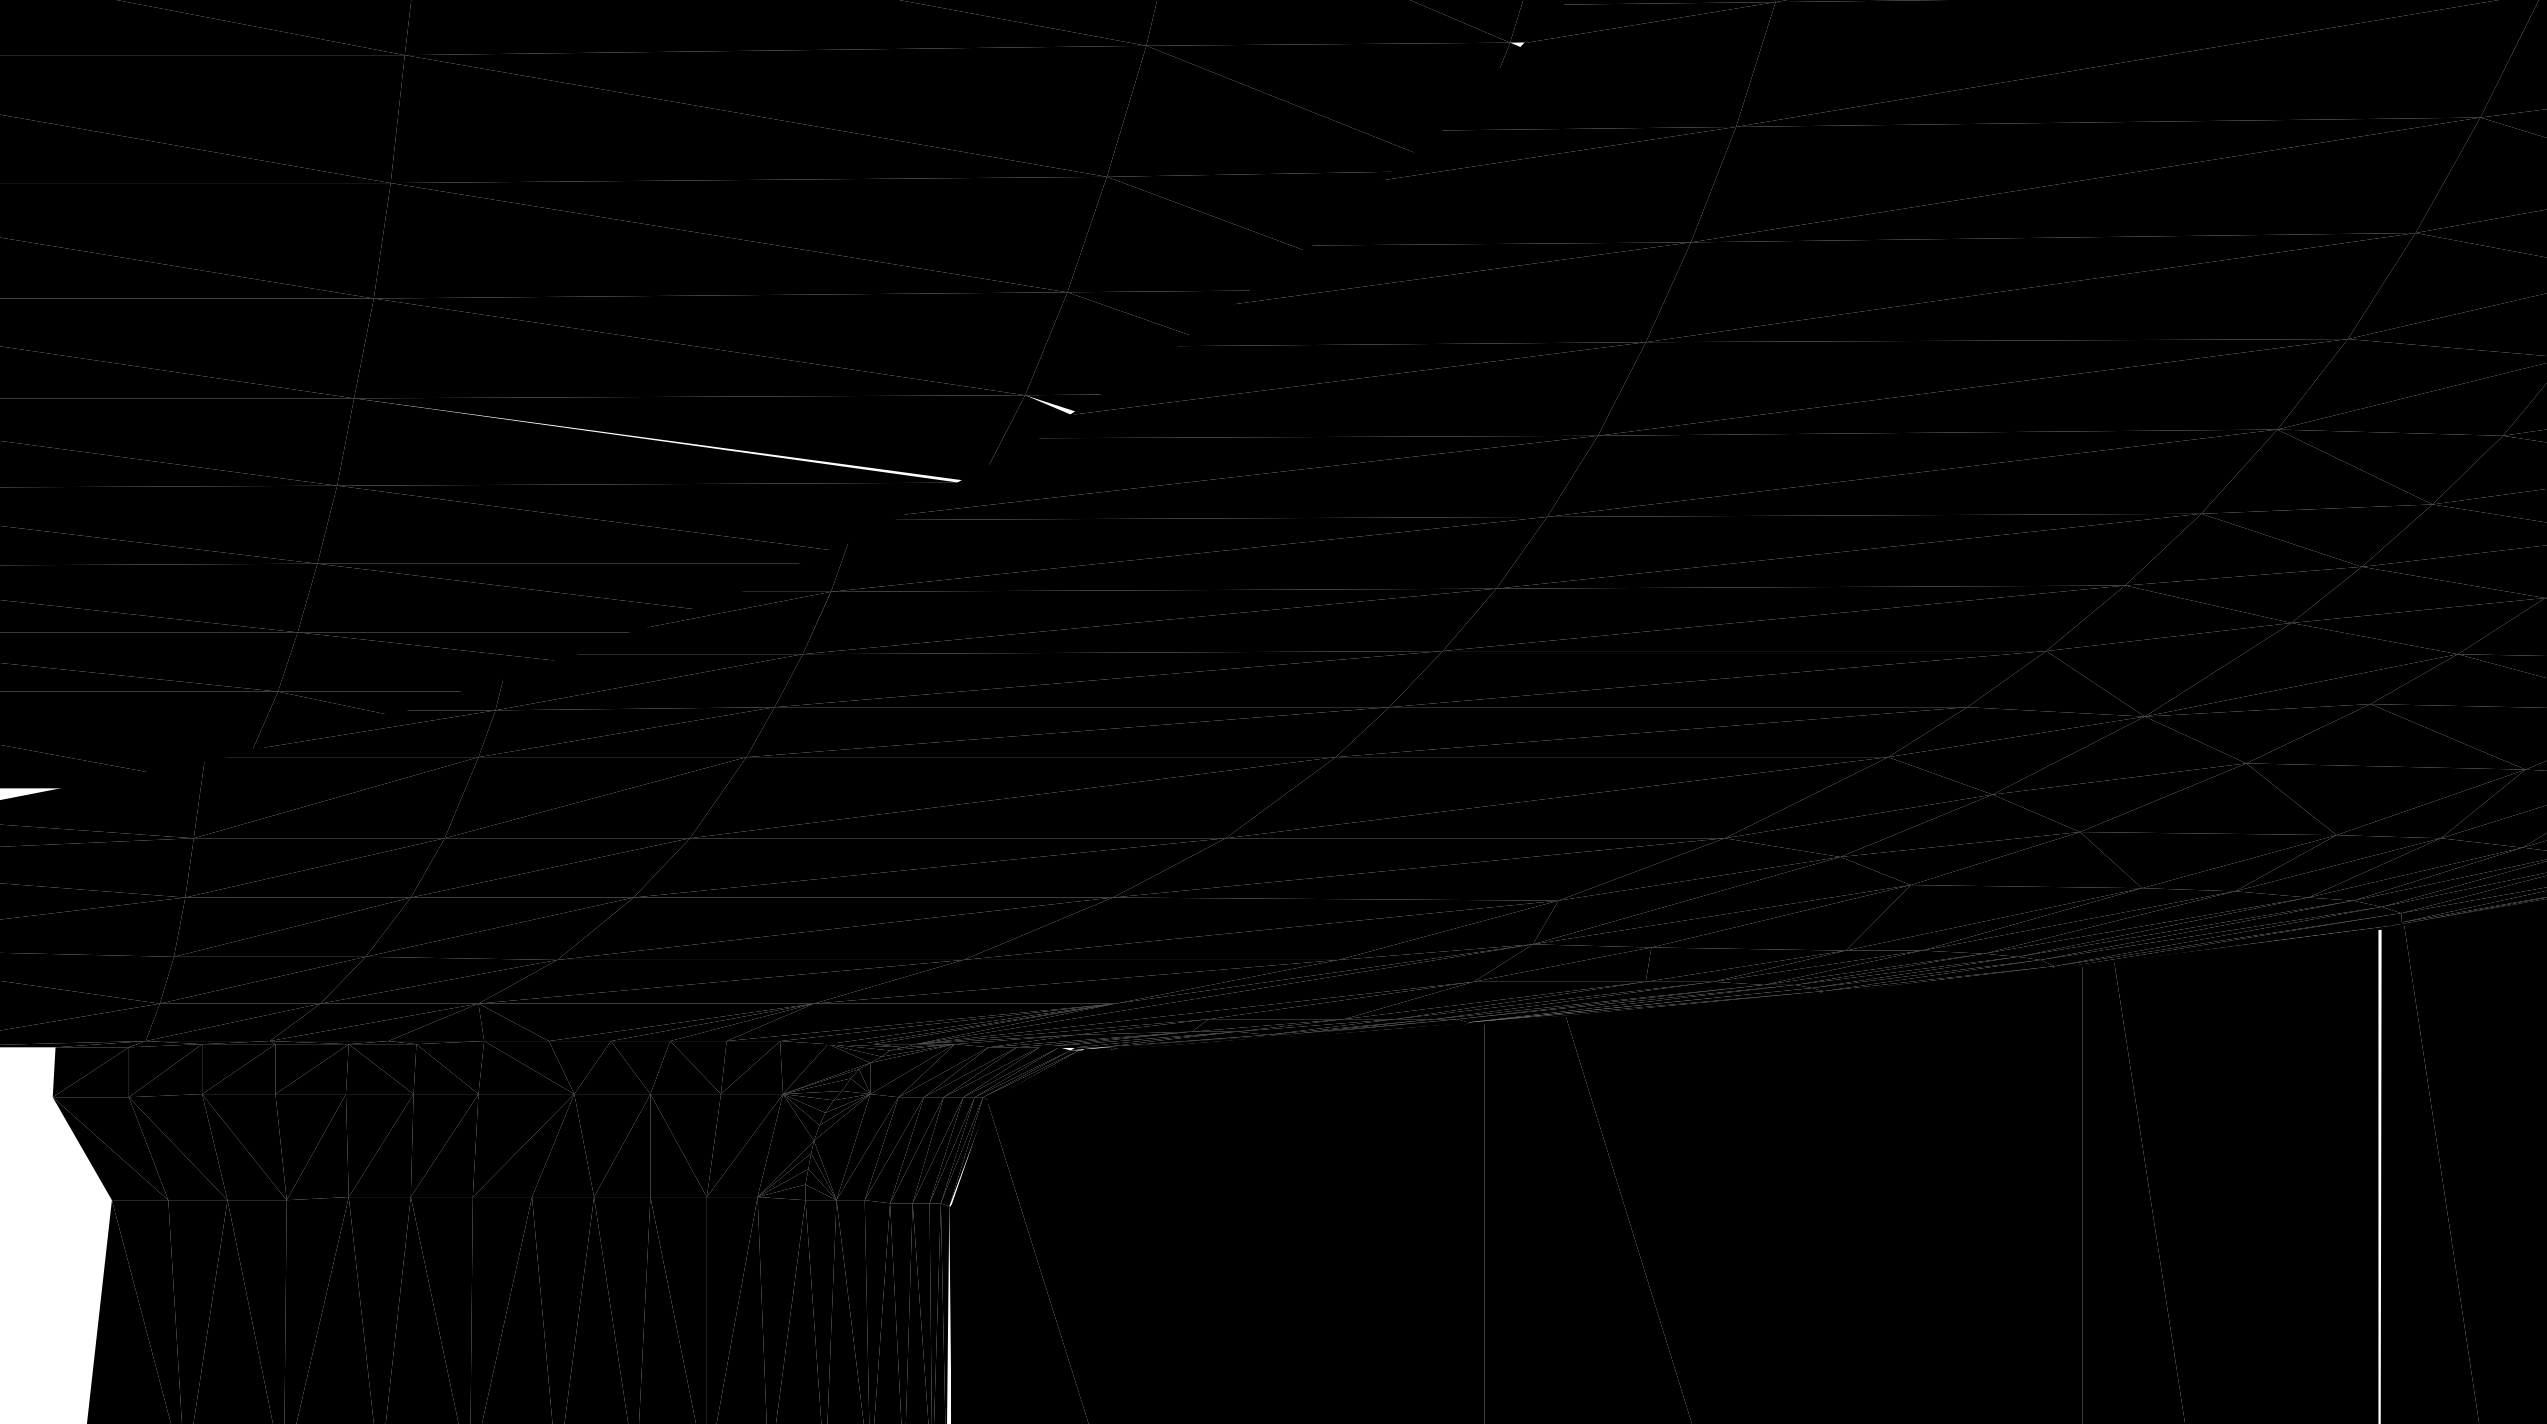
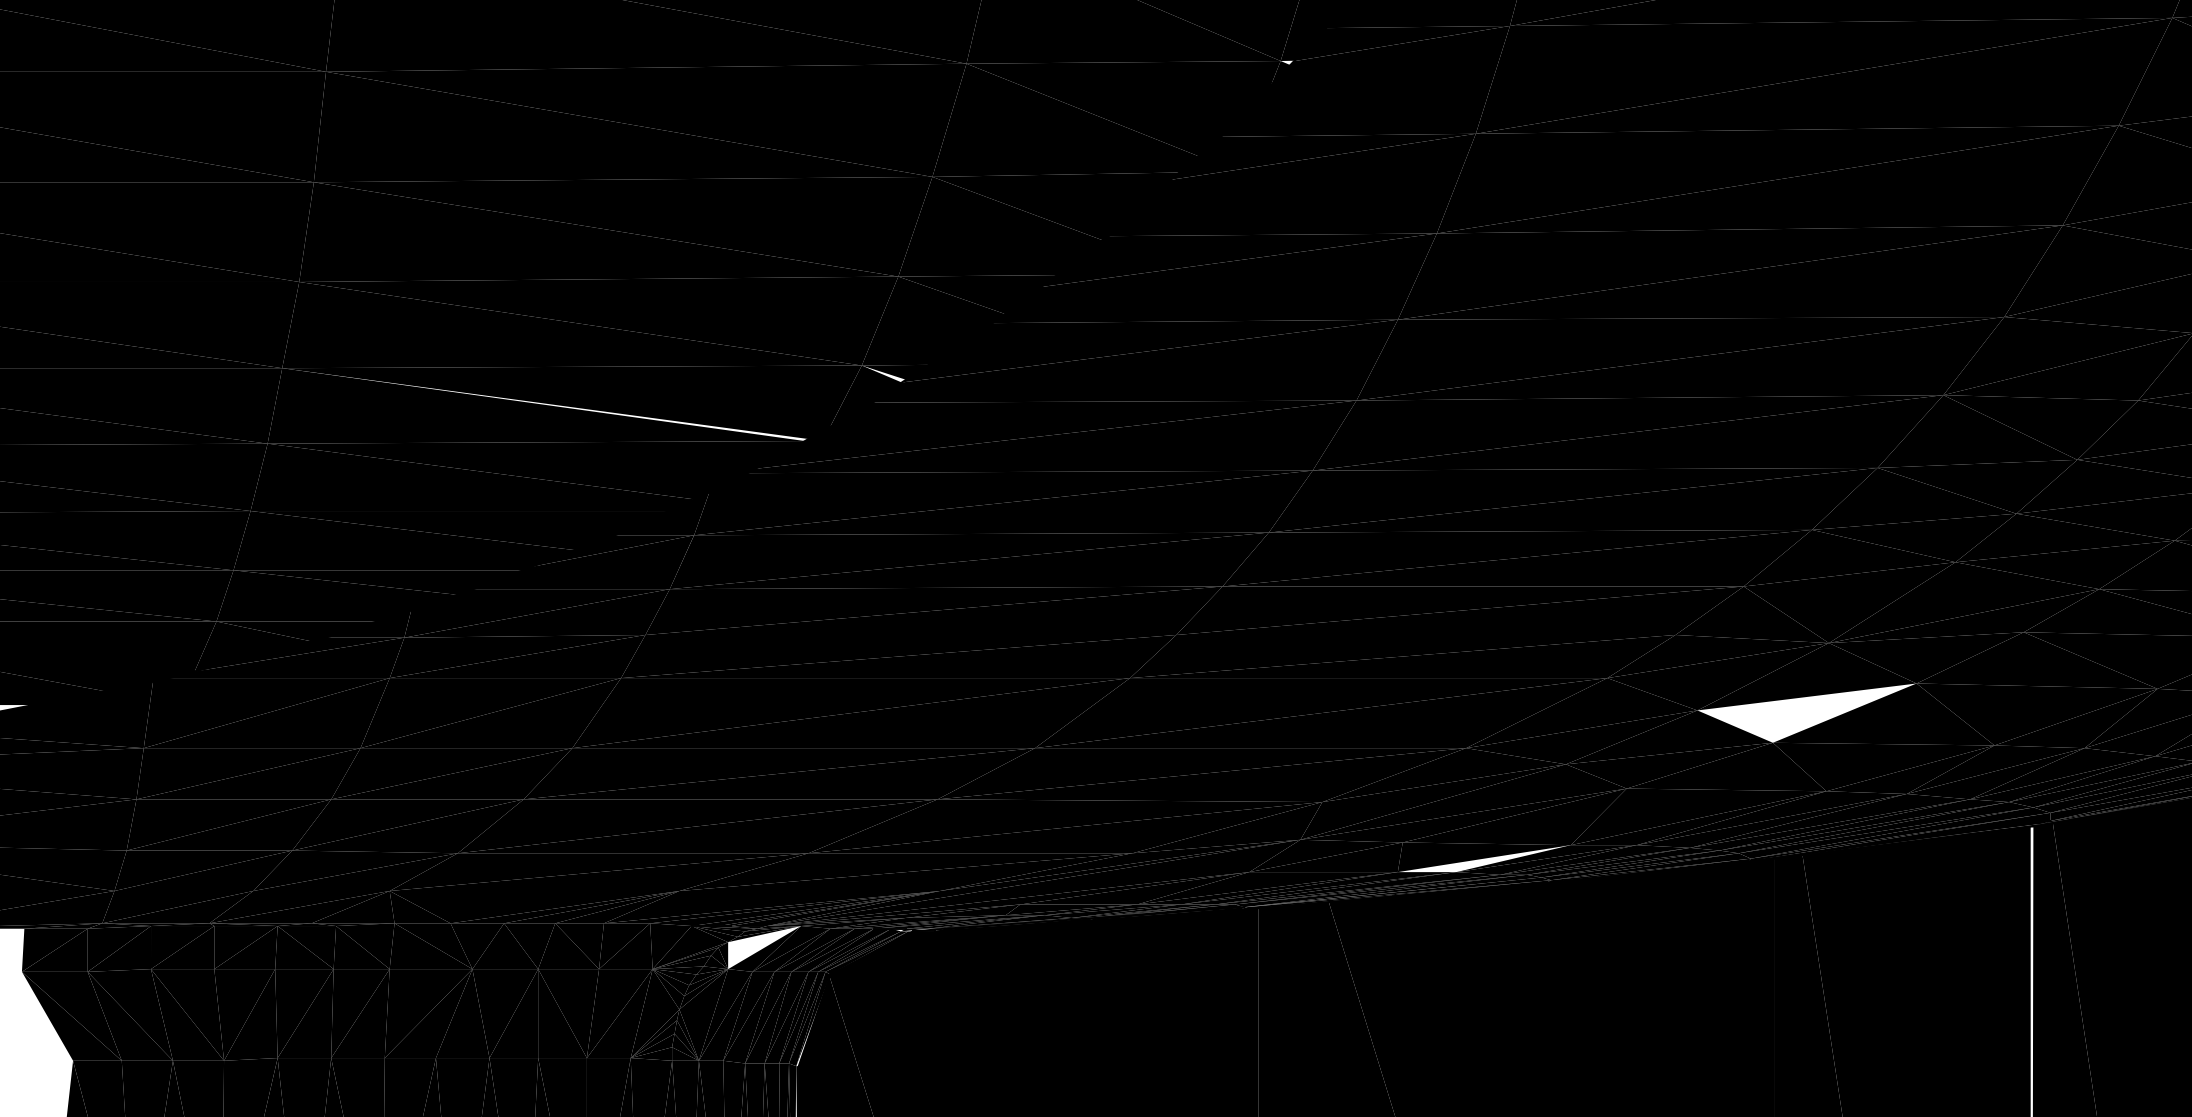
fill: (2119, 797) -> (1807, 712), removed
fill: (1745, 965) -> (1483, 858), removed
fill: (912, 1069) -> (764, 947), removed

